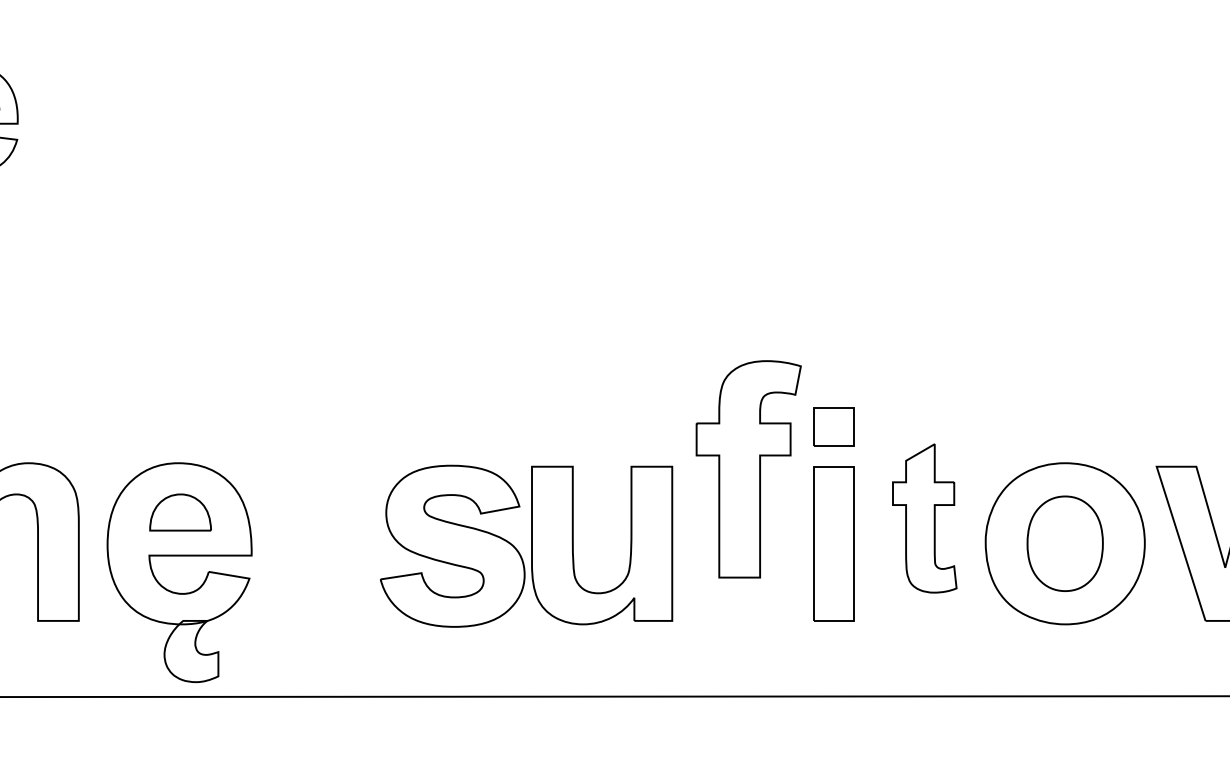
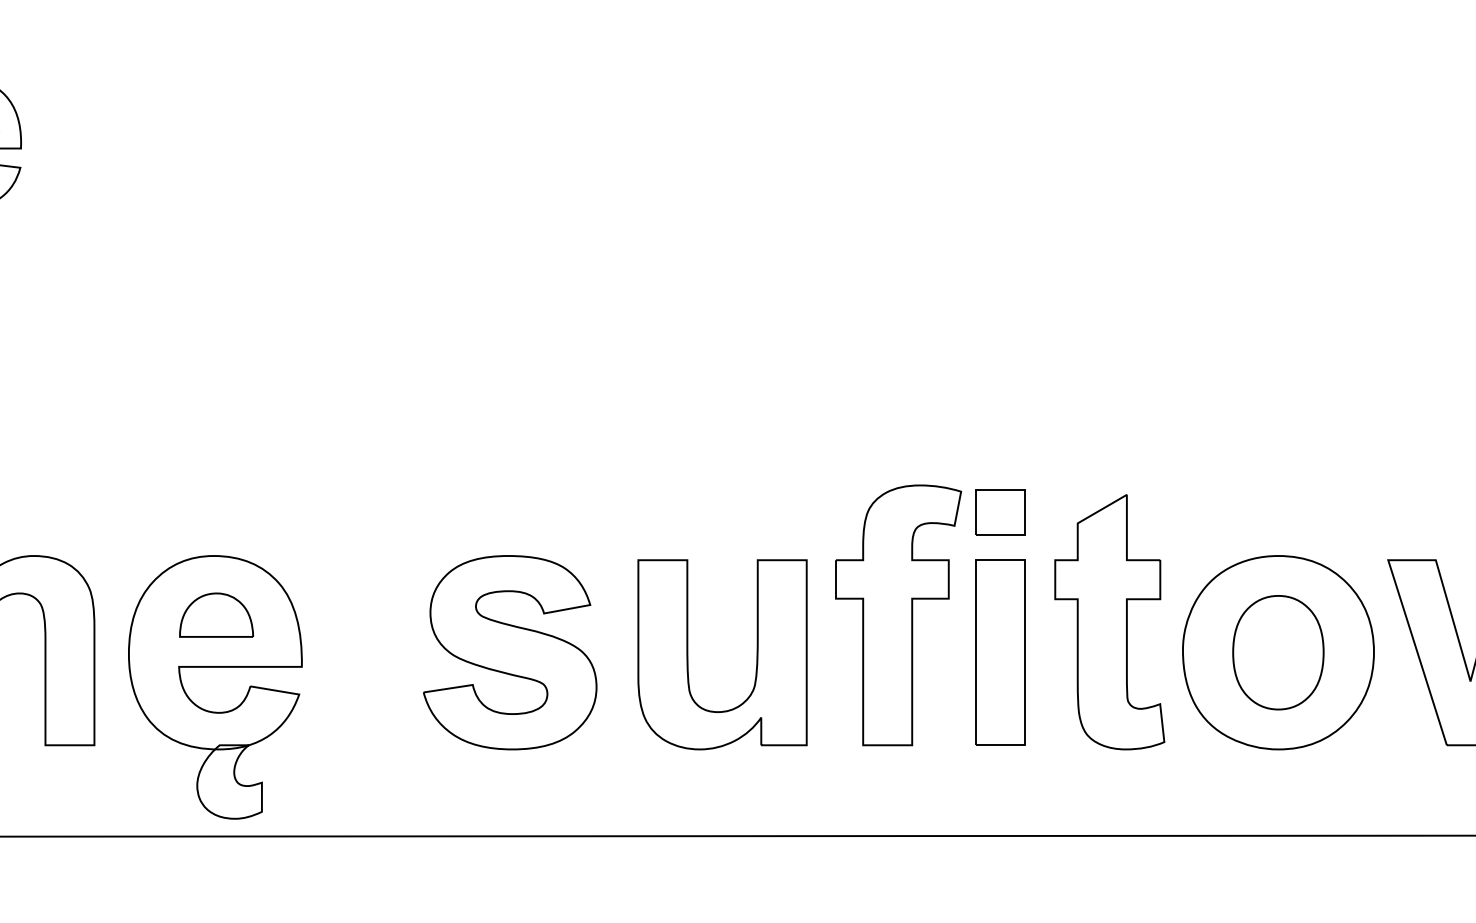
part: (748, 469) -> (898, 615), moved
part: (924, 518) -> (1109, 622), size x1.43
part: (452, 546) -> (510, 652), moved

